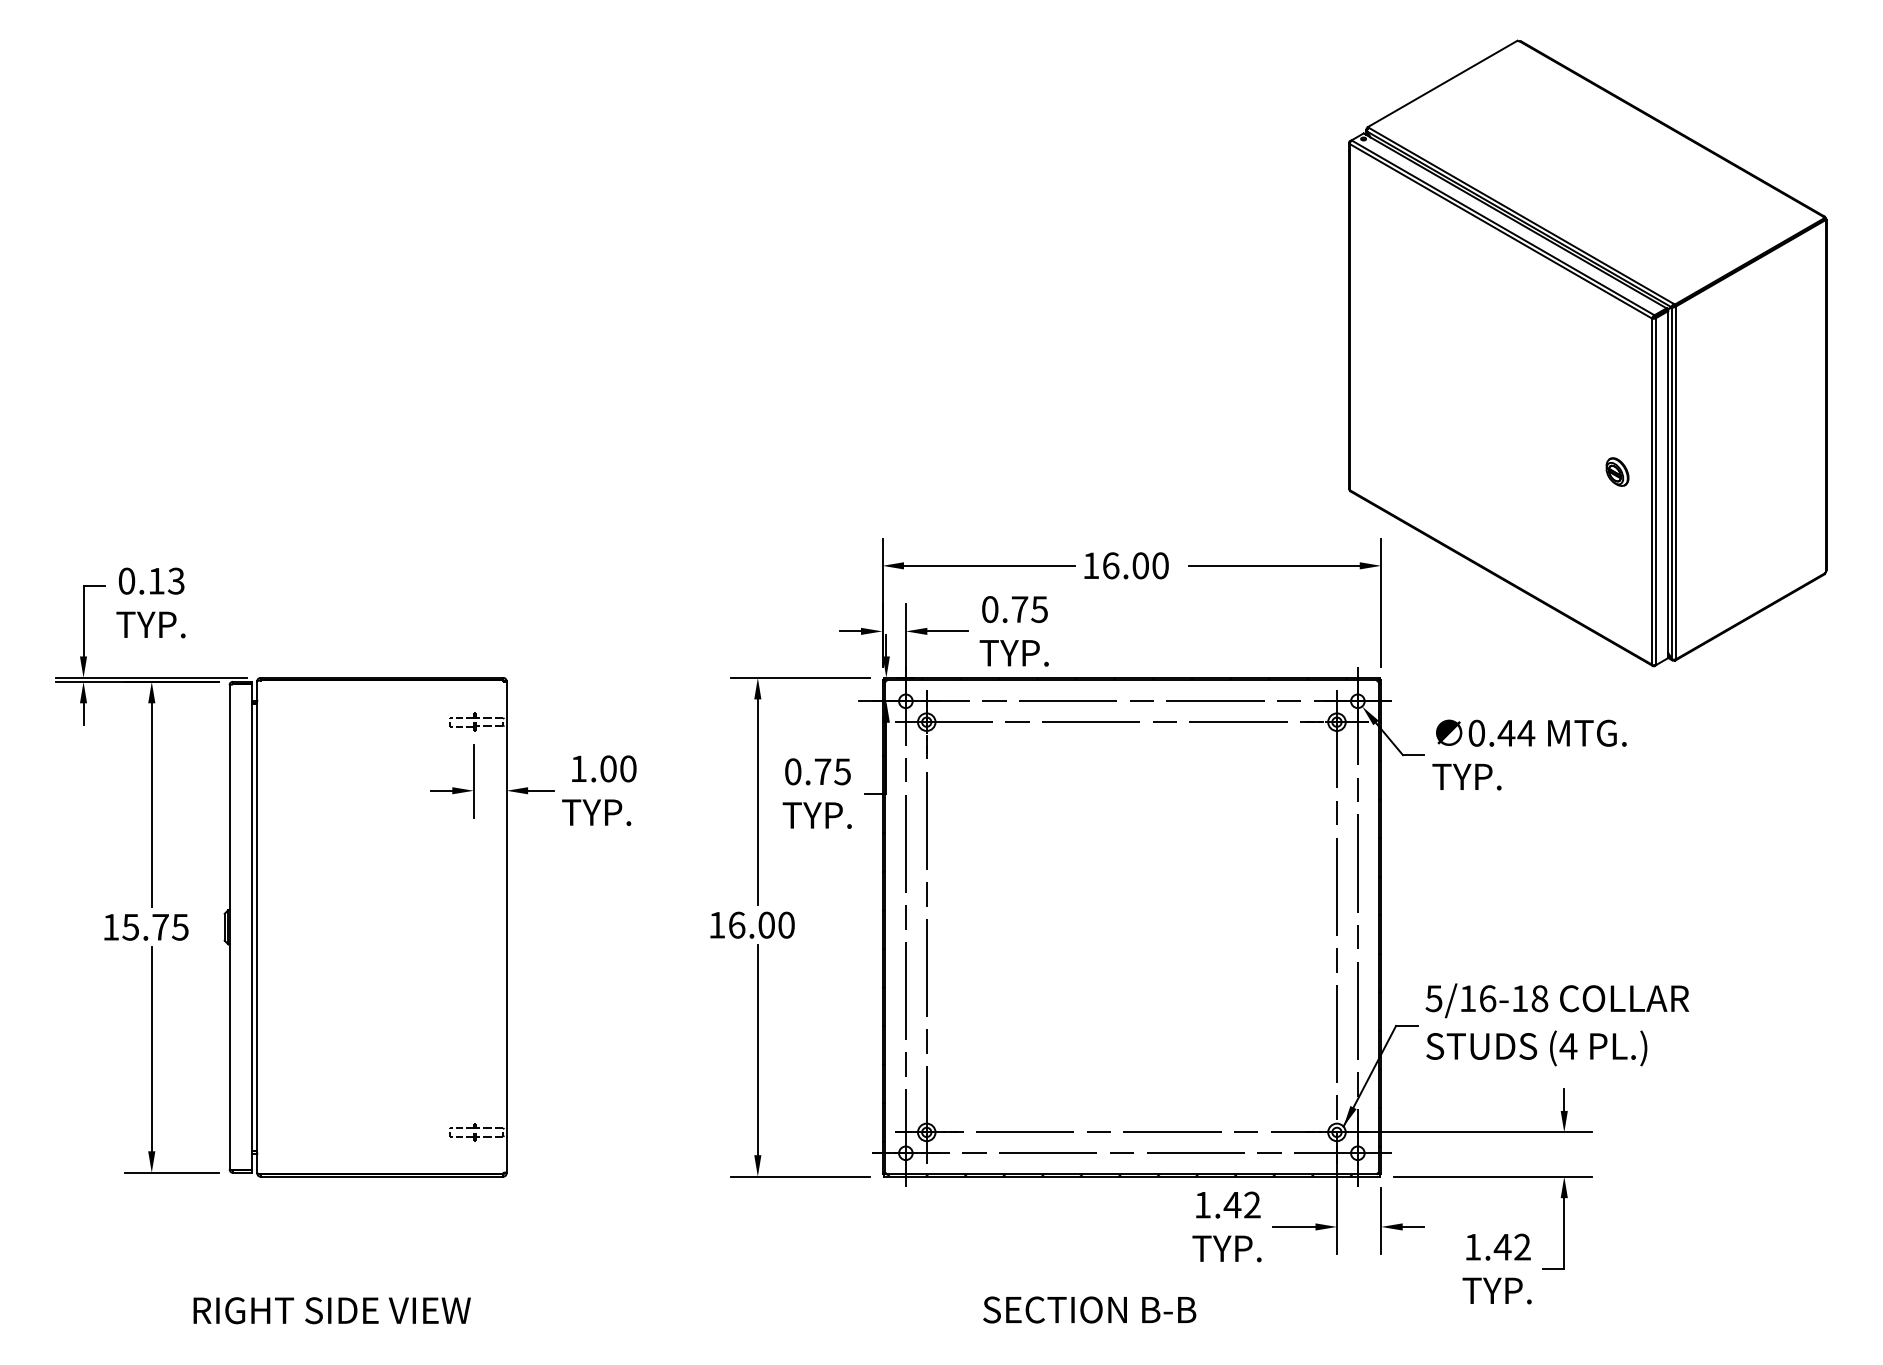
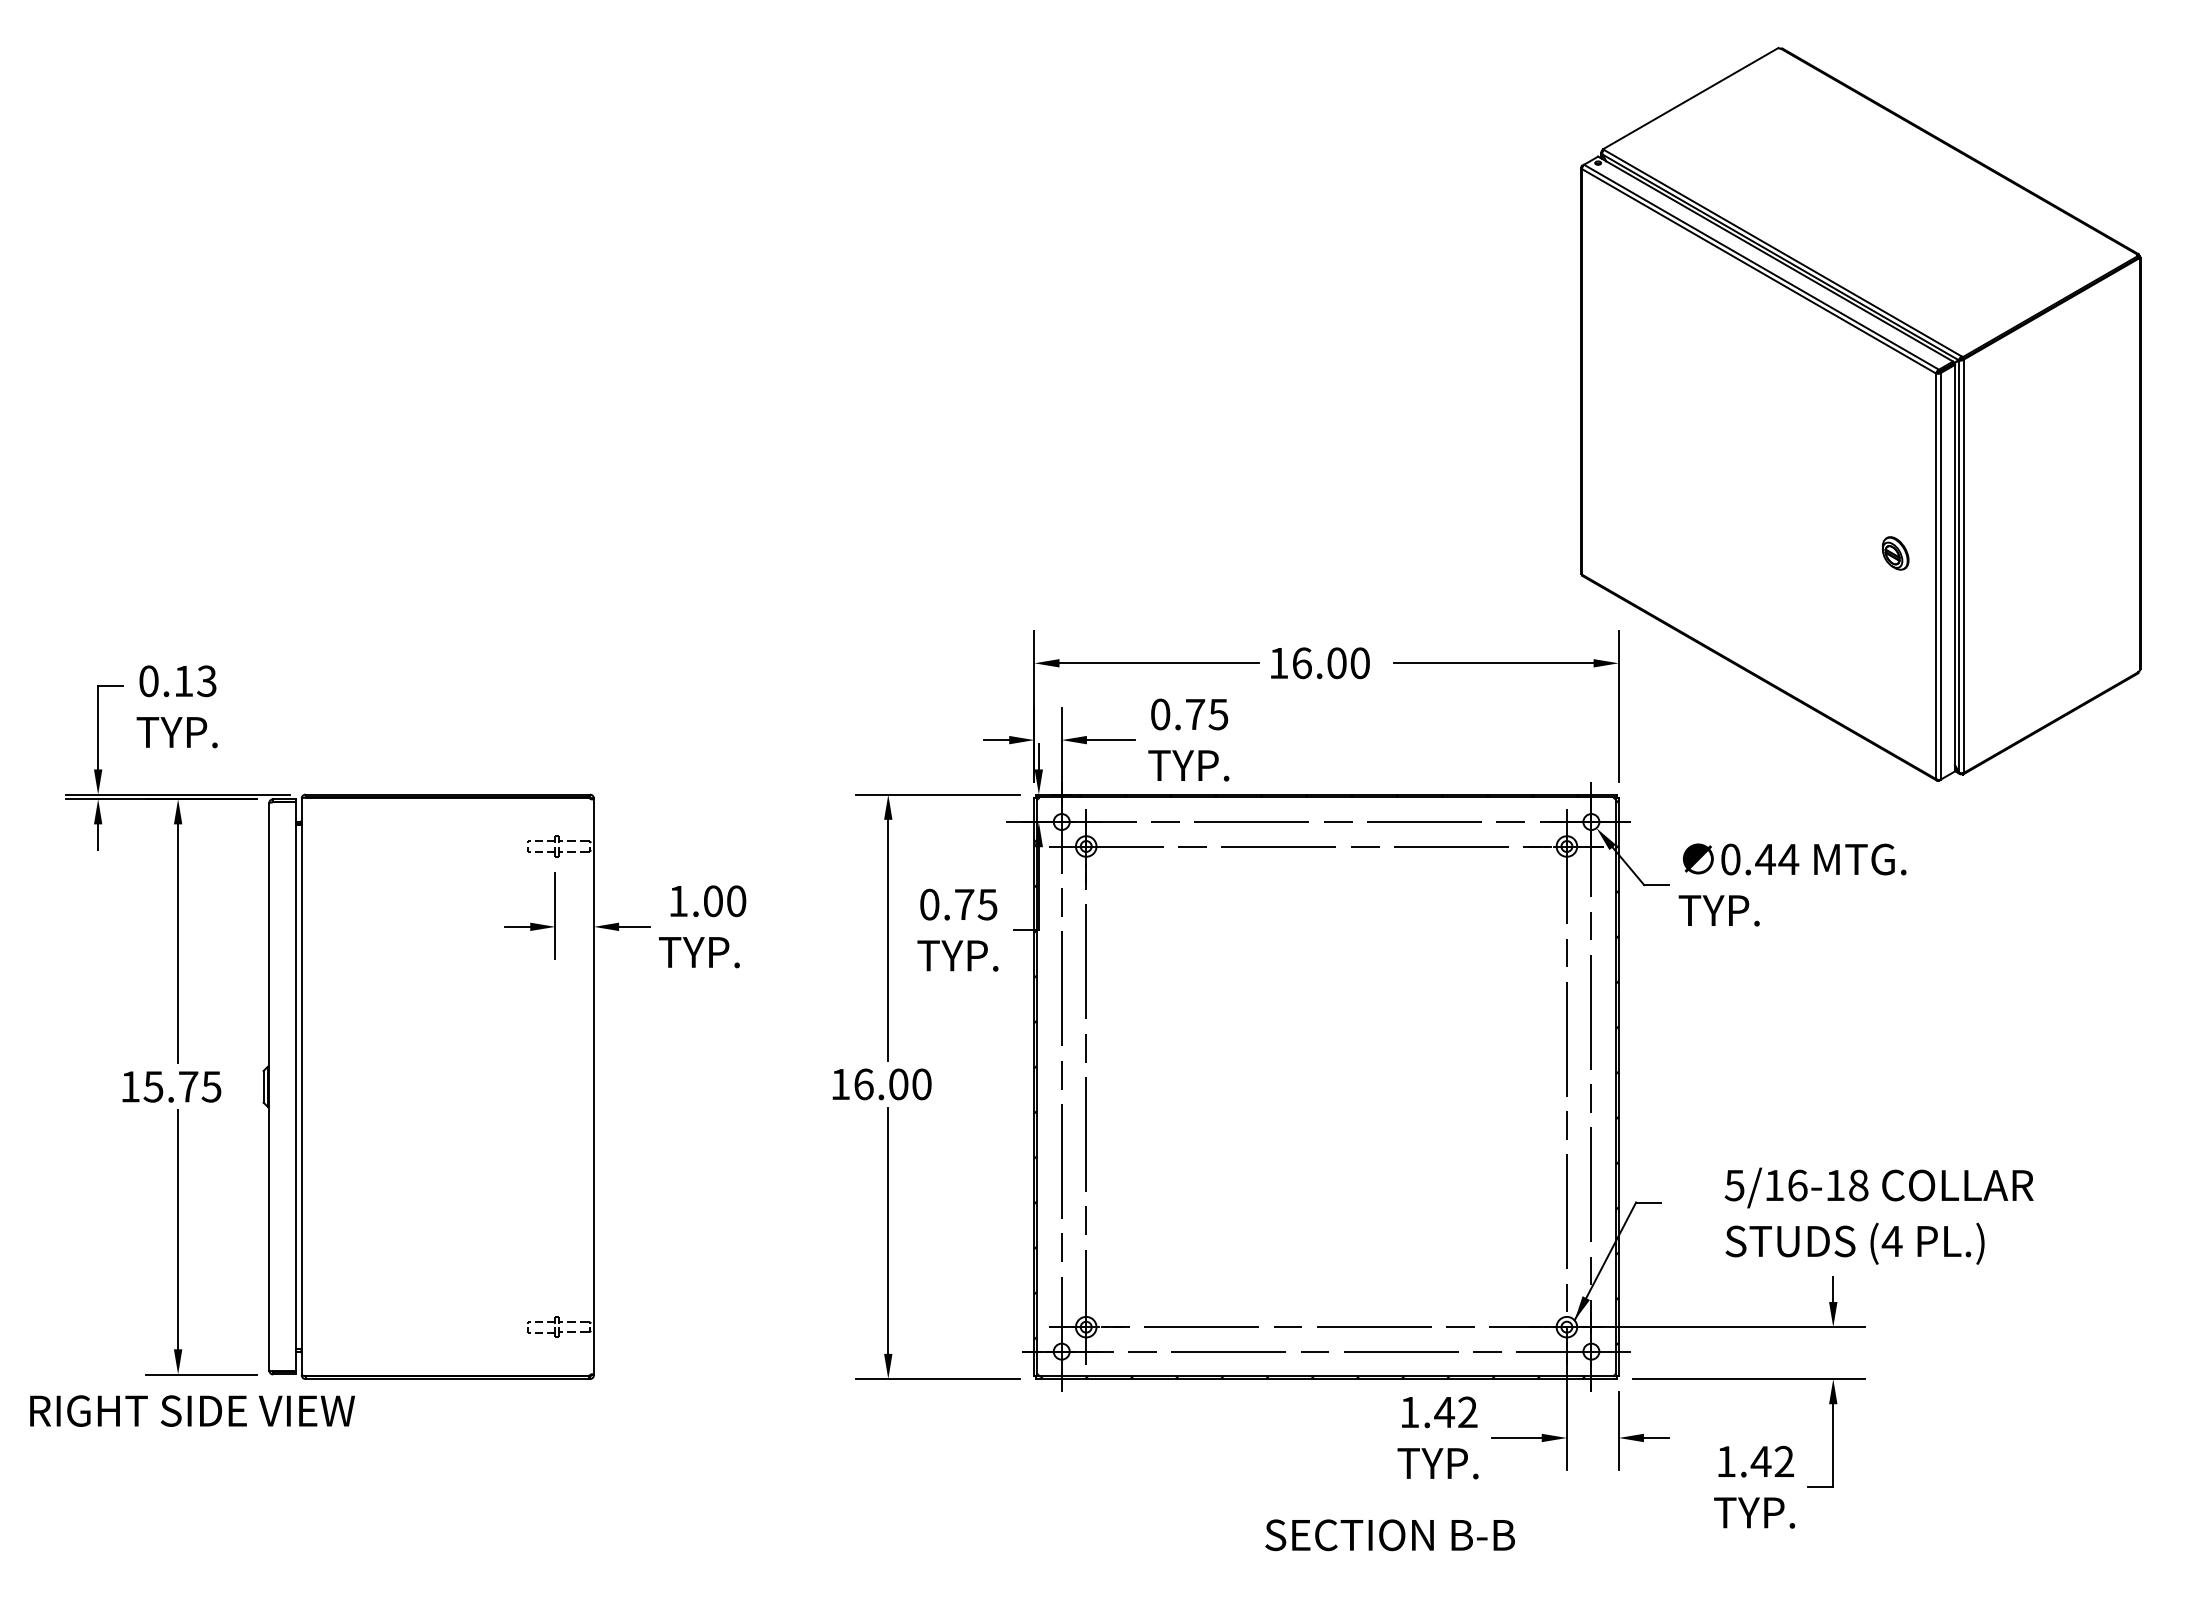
text: (1556, 1024) -> (1878, 1215), moved
text: (332, 1310) -> (192, 1410), moved
text: (1089, 1310) -> (1389, 1535), moved

